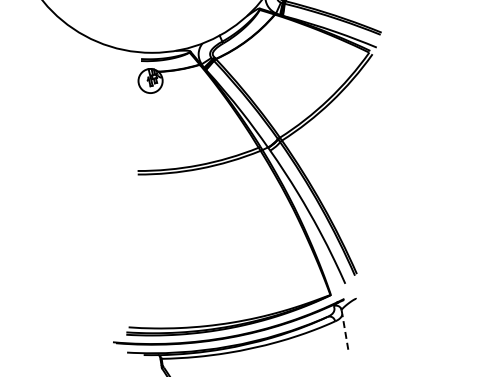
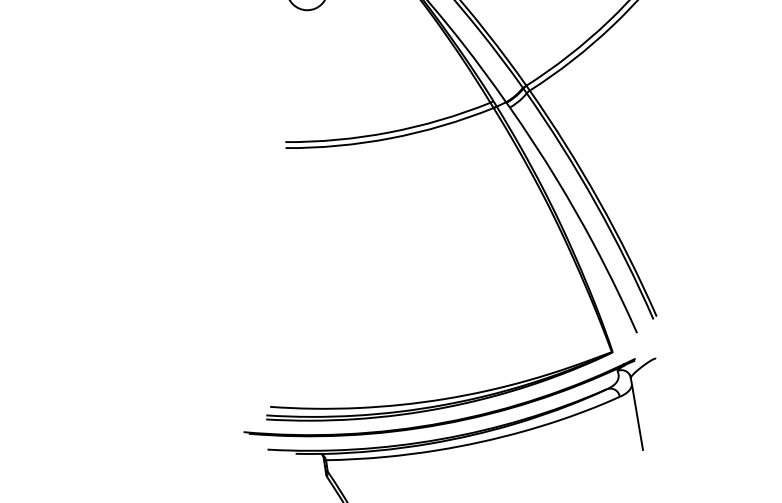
line: (345, 331) -> (637, 413), dashed -> solid

